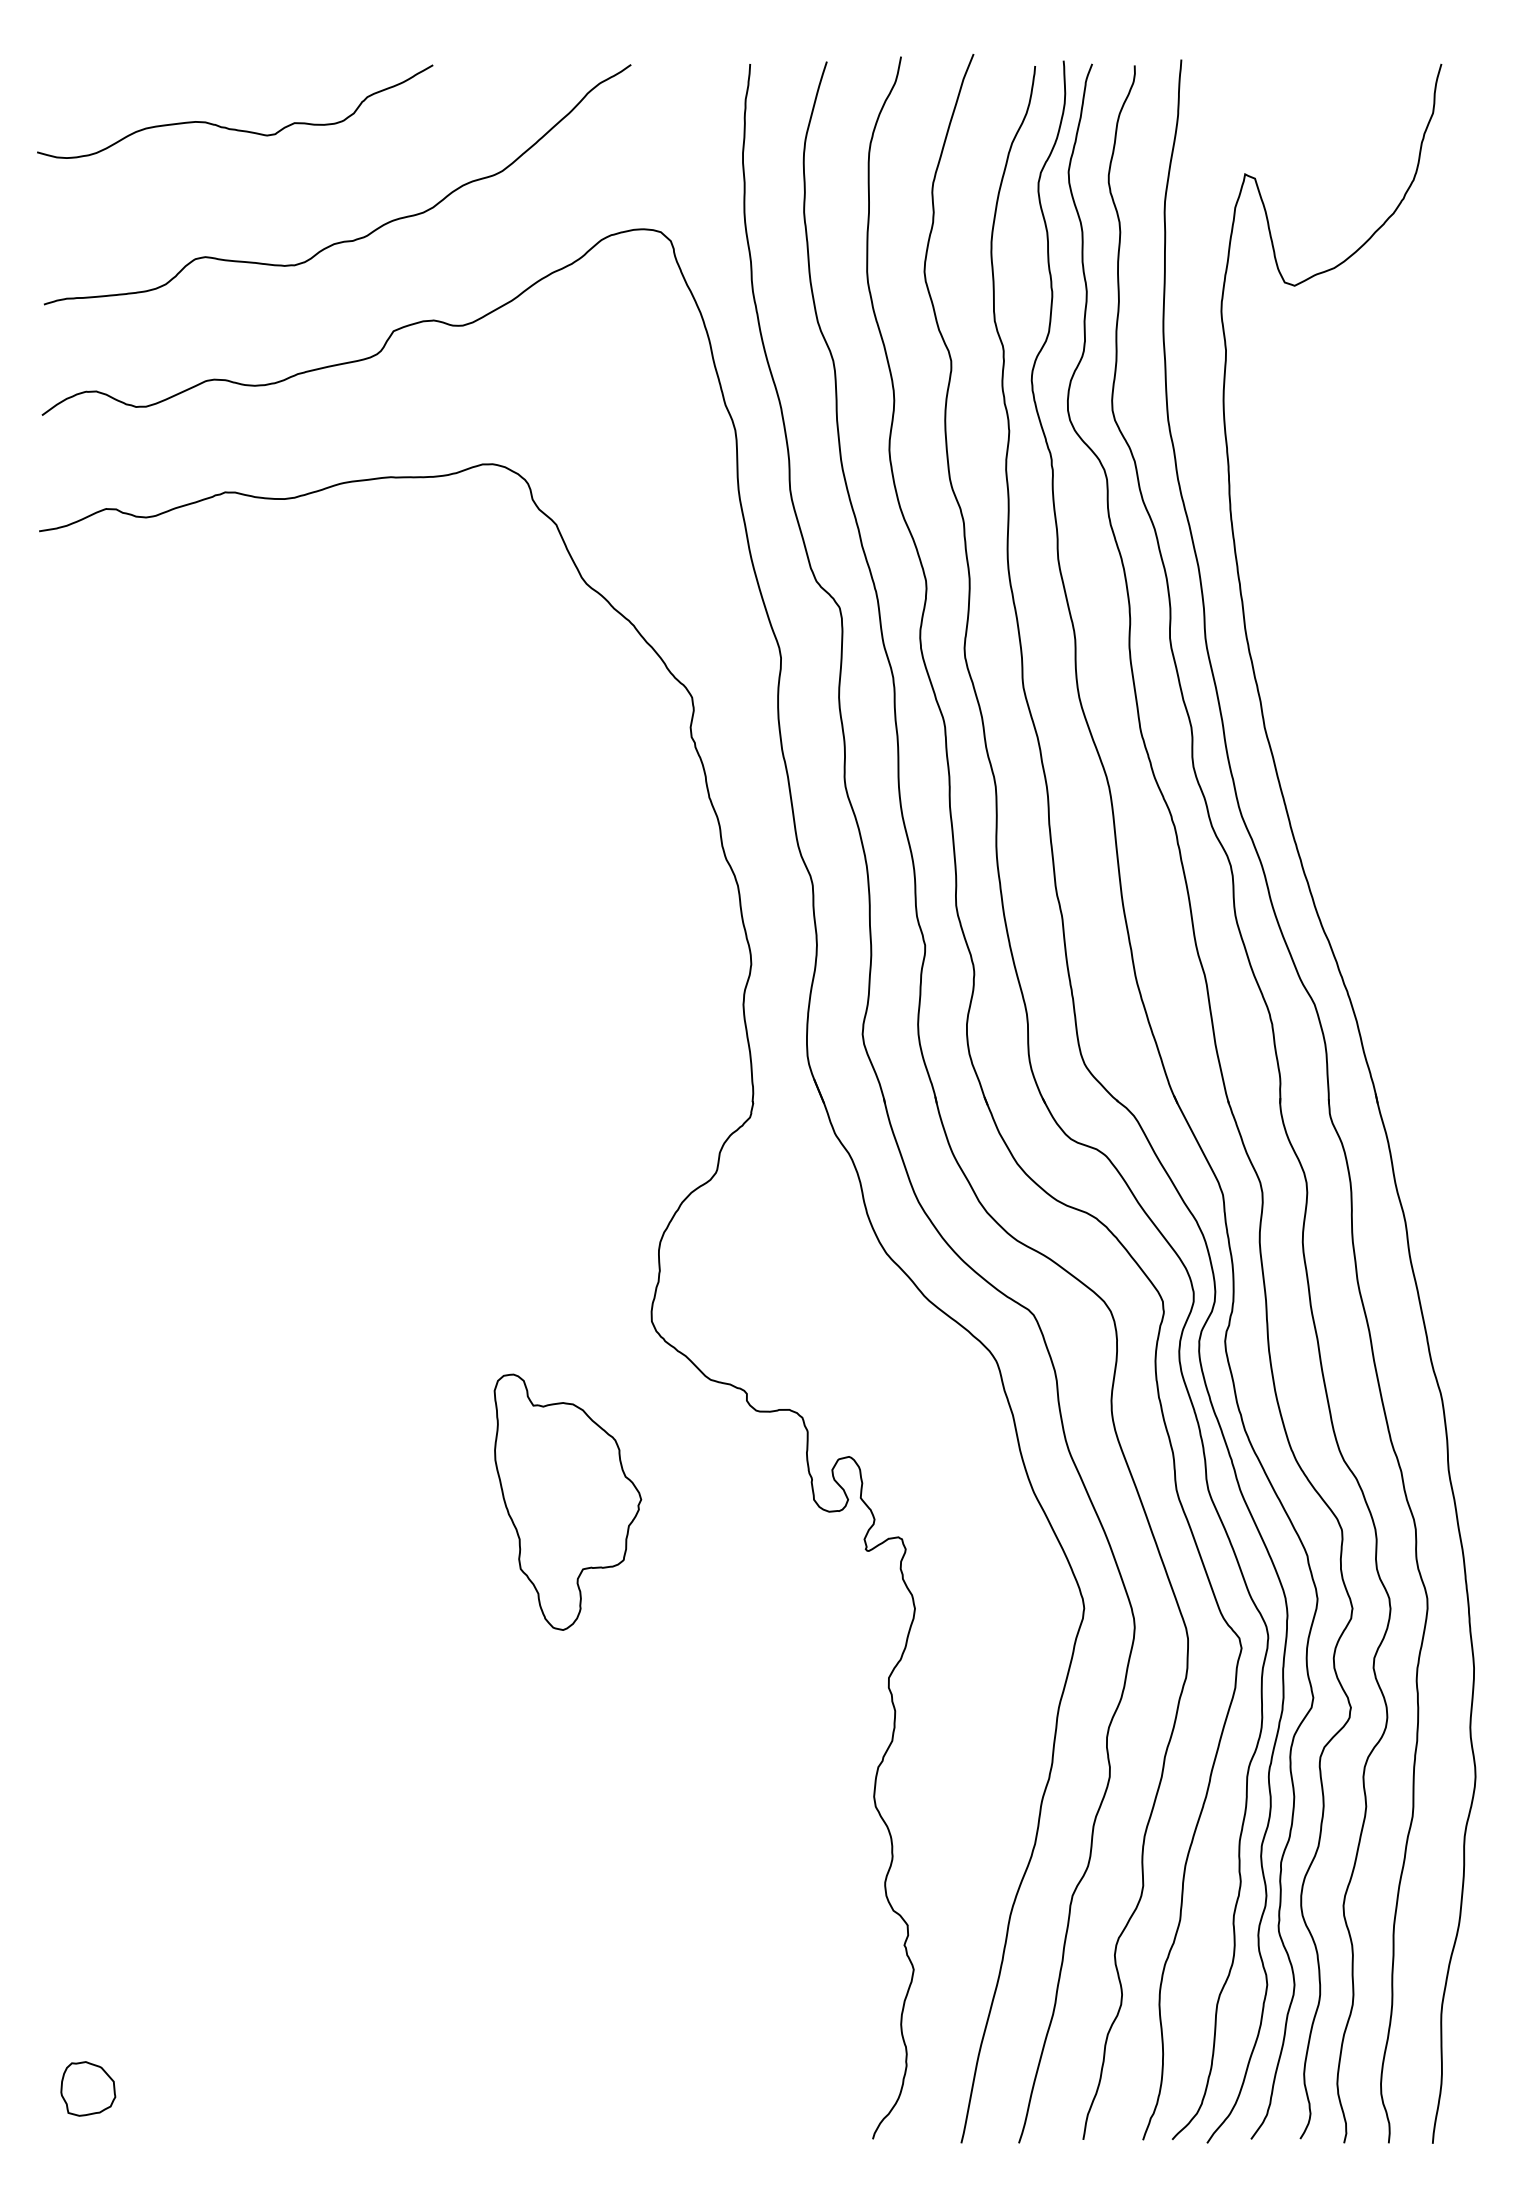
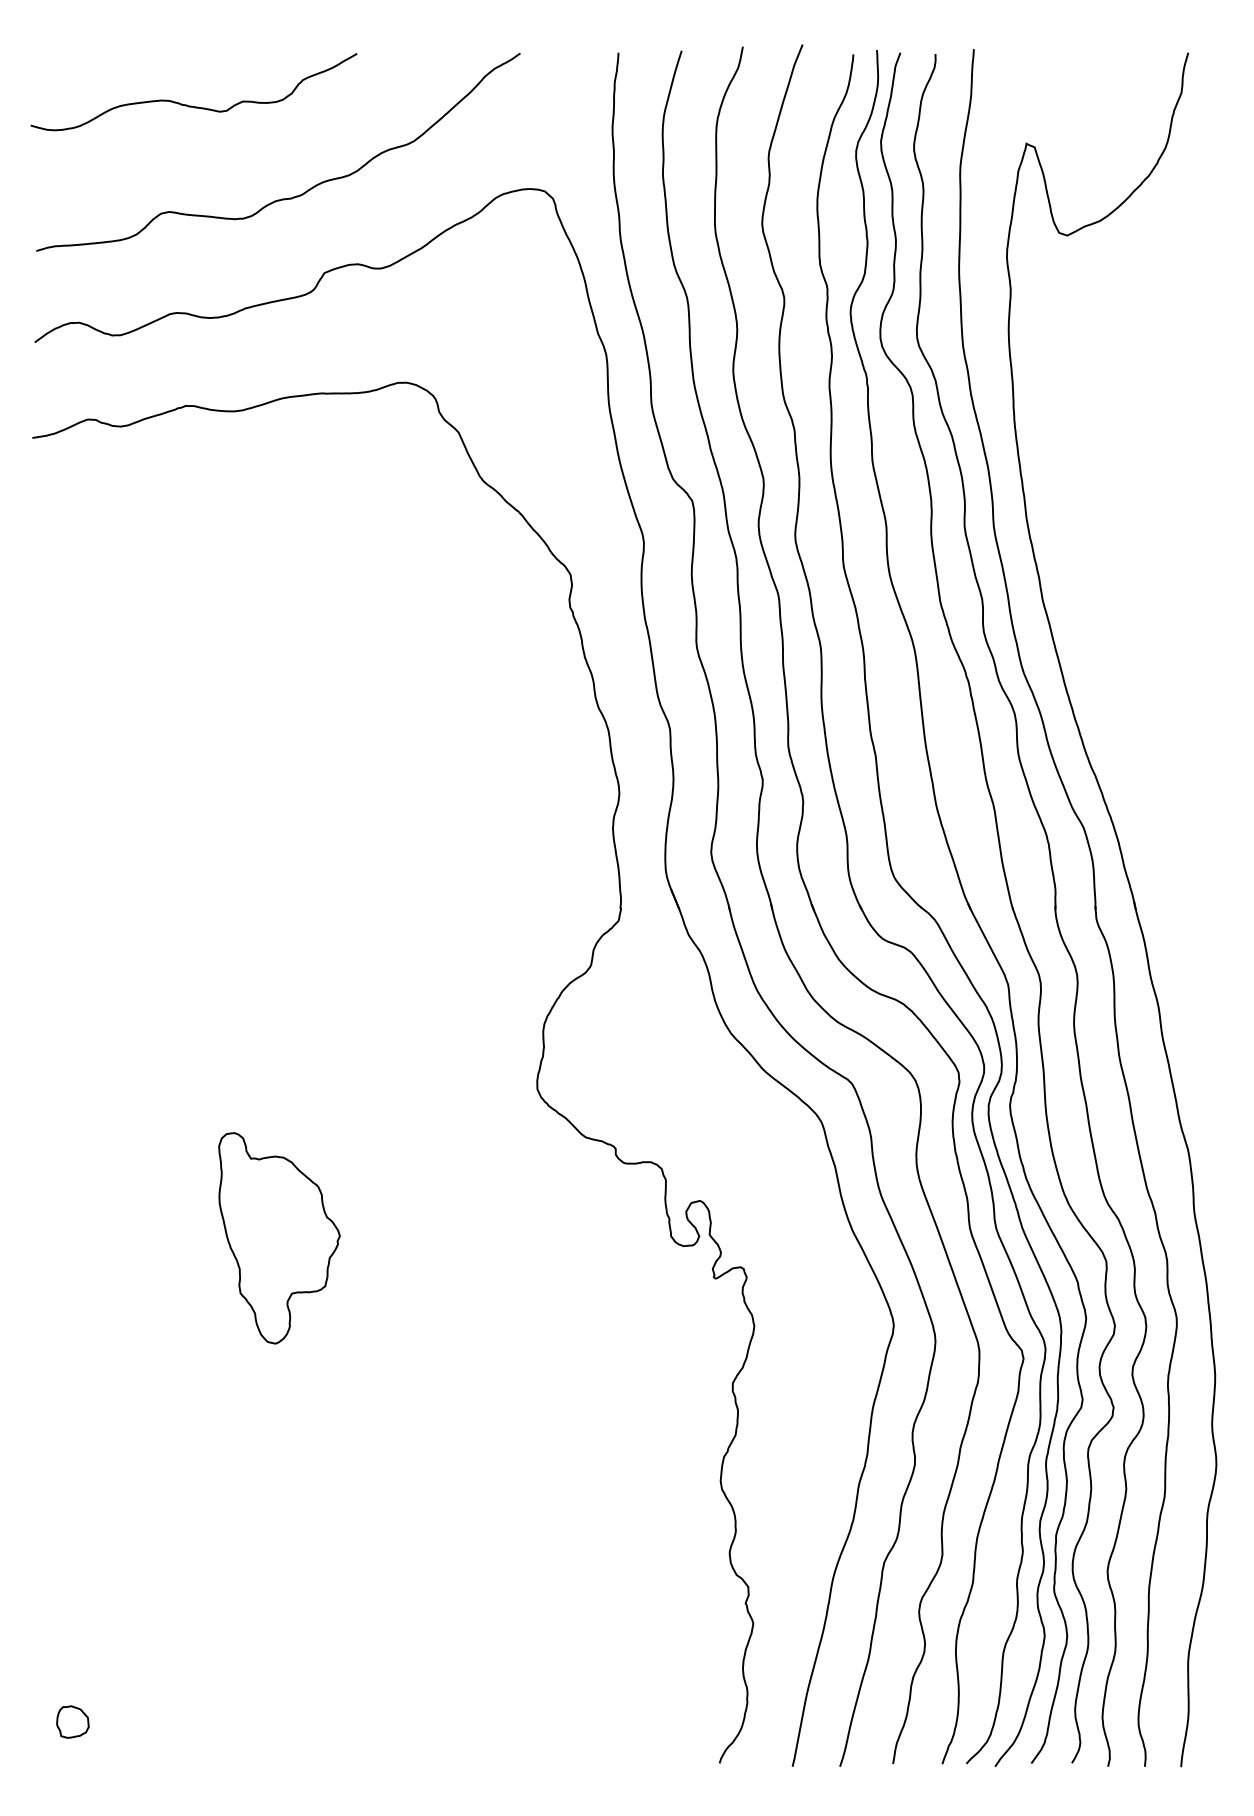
part: (567, 1501) -> (279, 1237), moved
part: (88, 2089) -> (73, 1722), size x0.71

